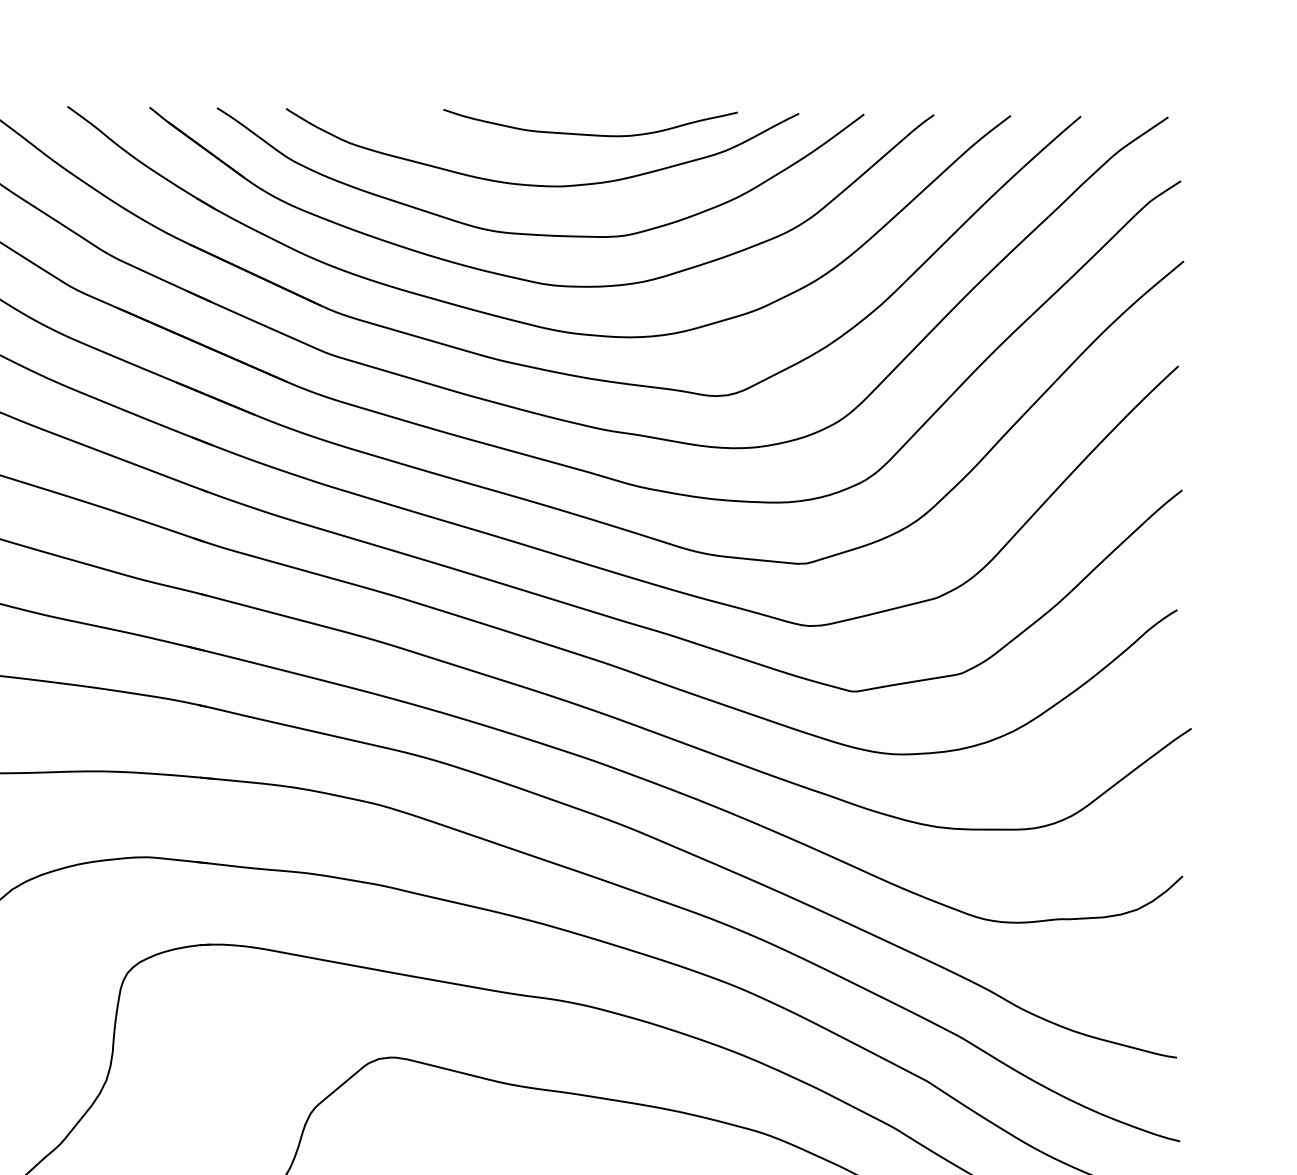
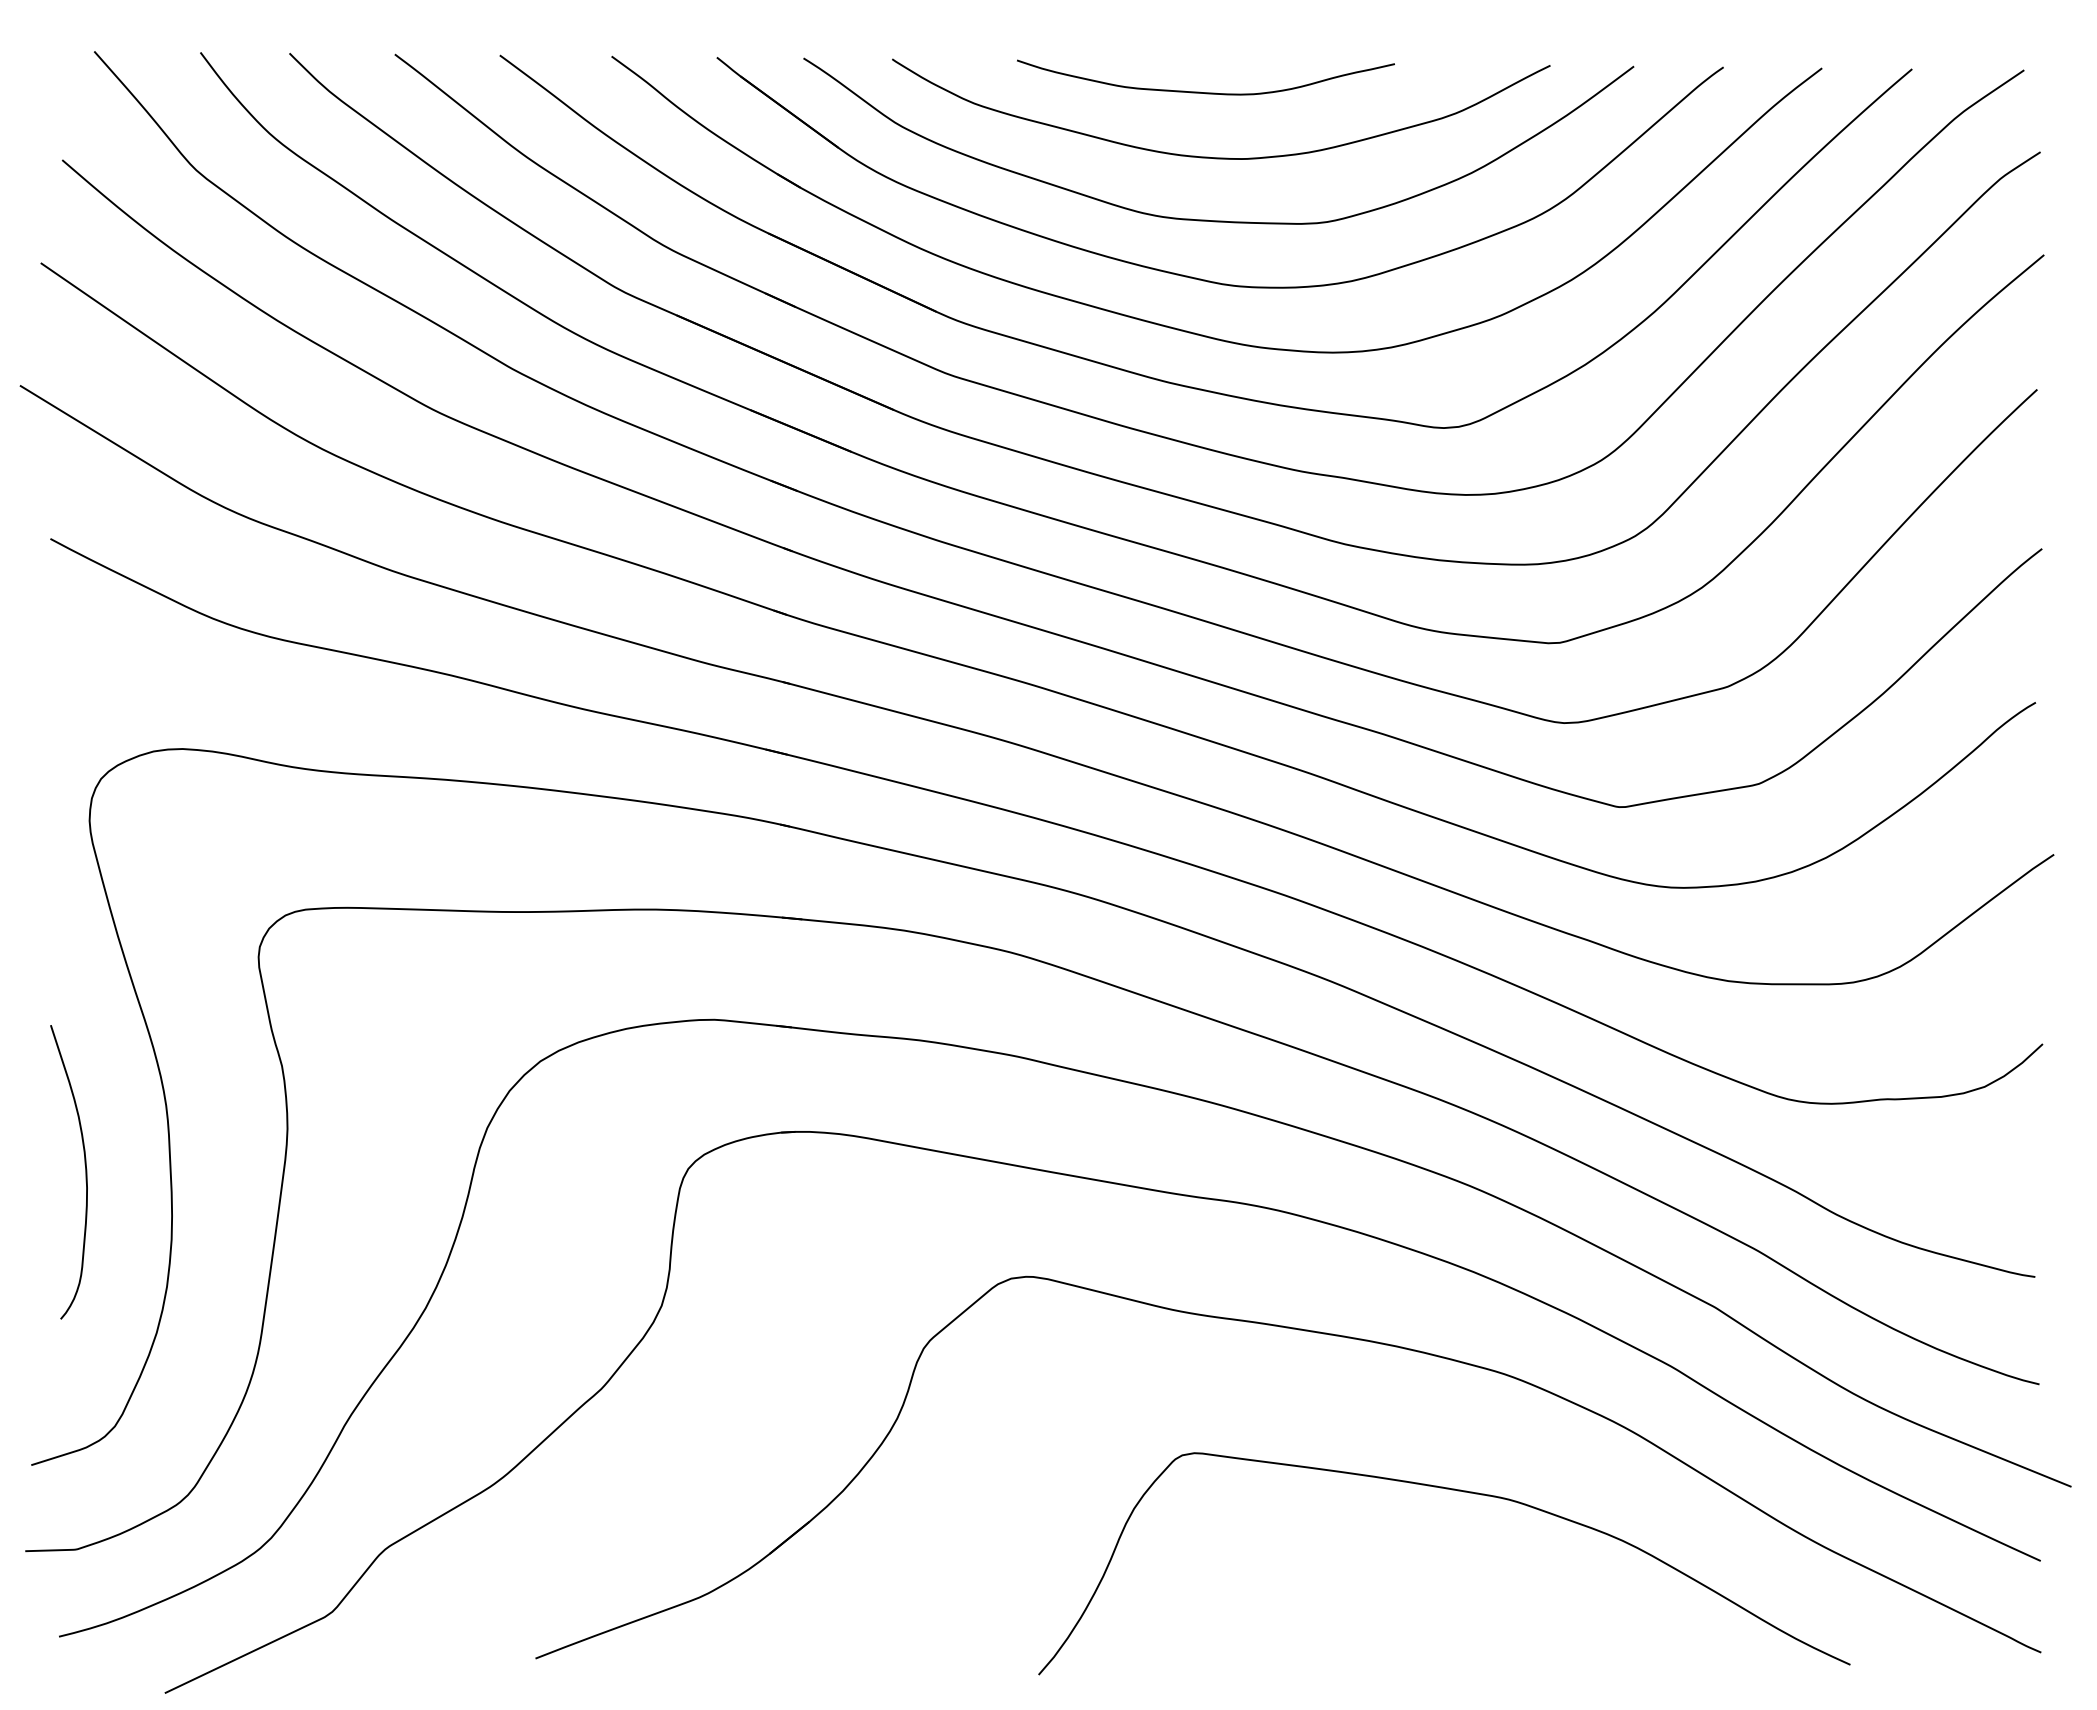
curve: (586, 133) -> (1200, 91), moved

